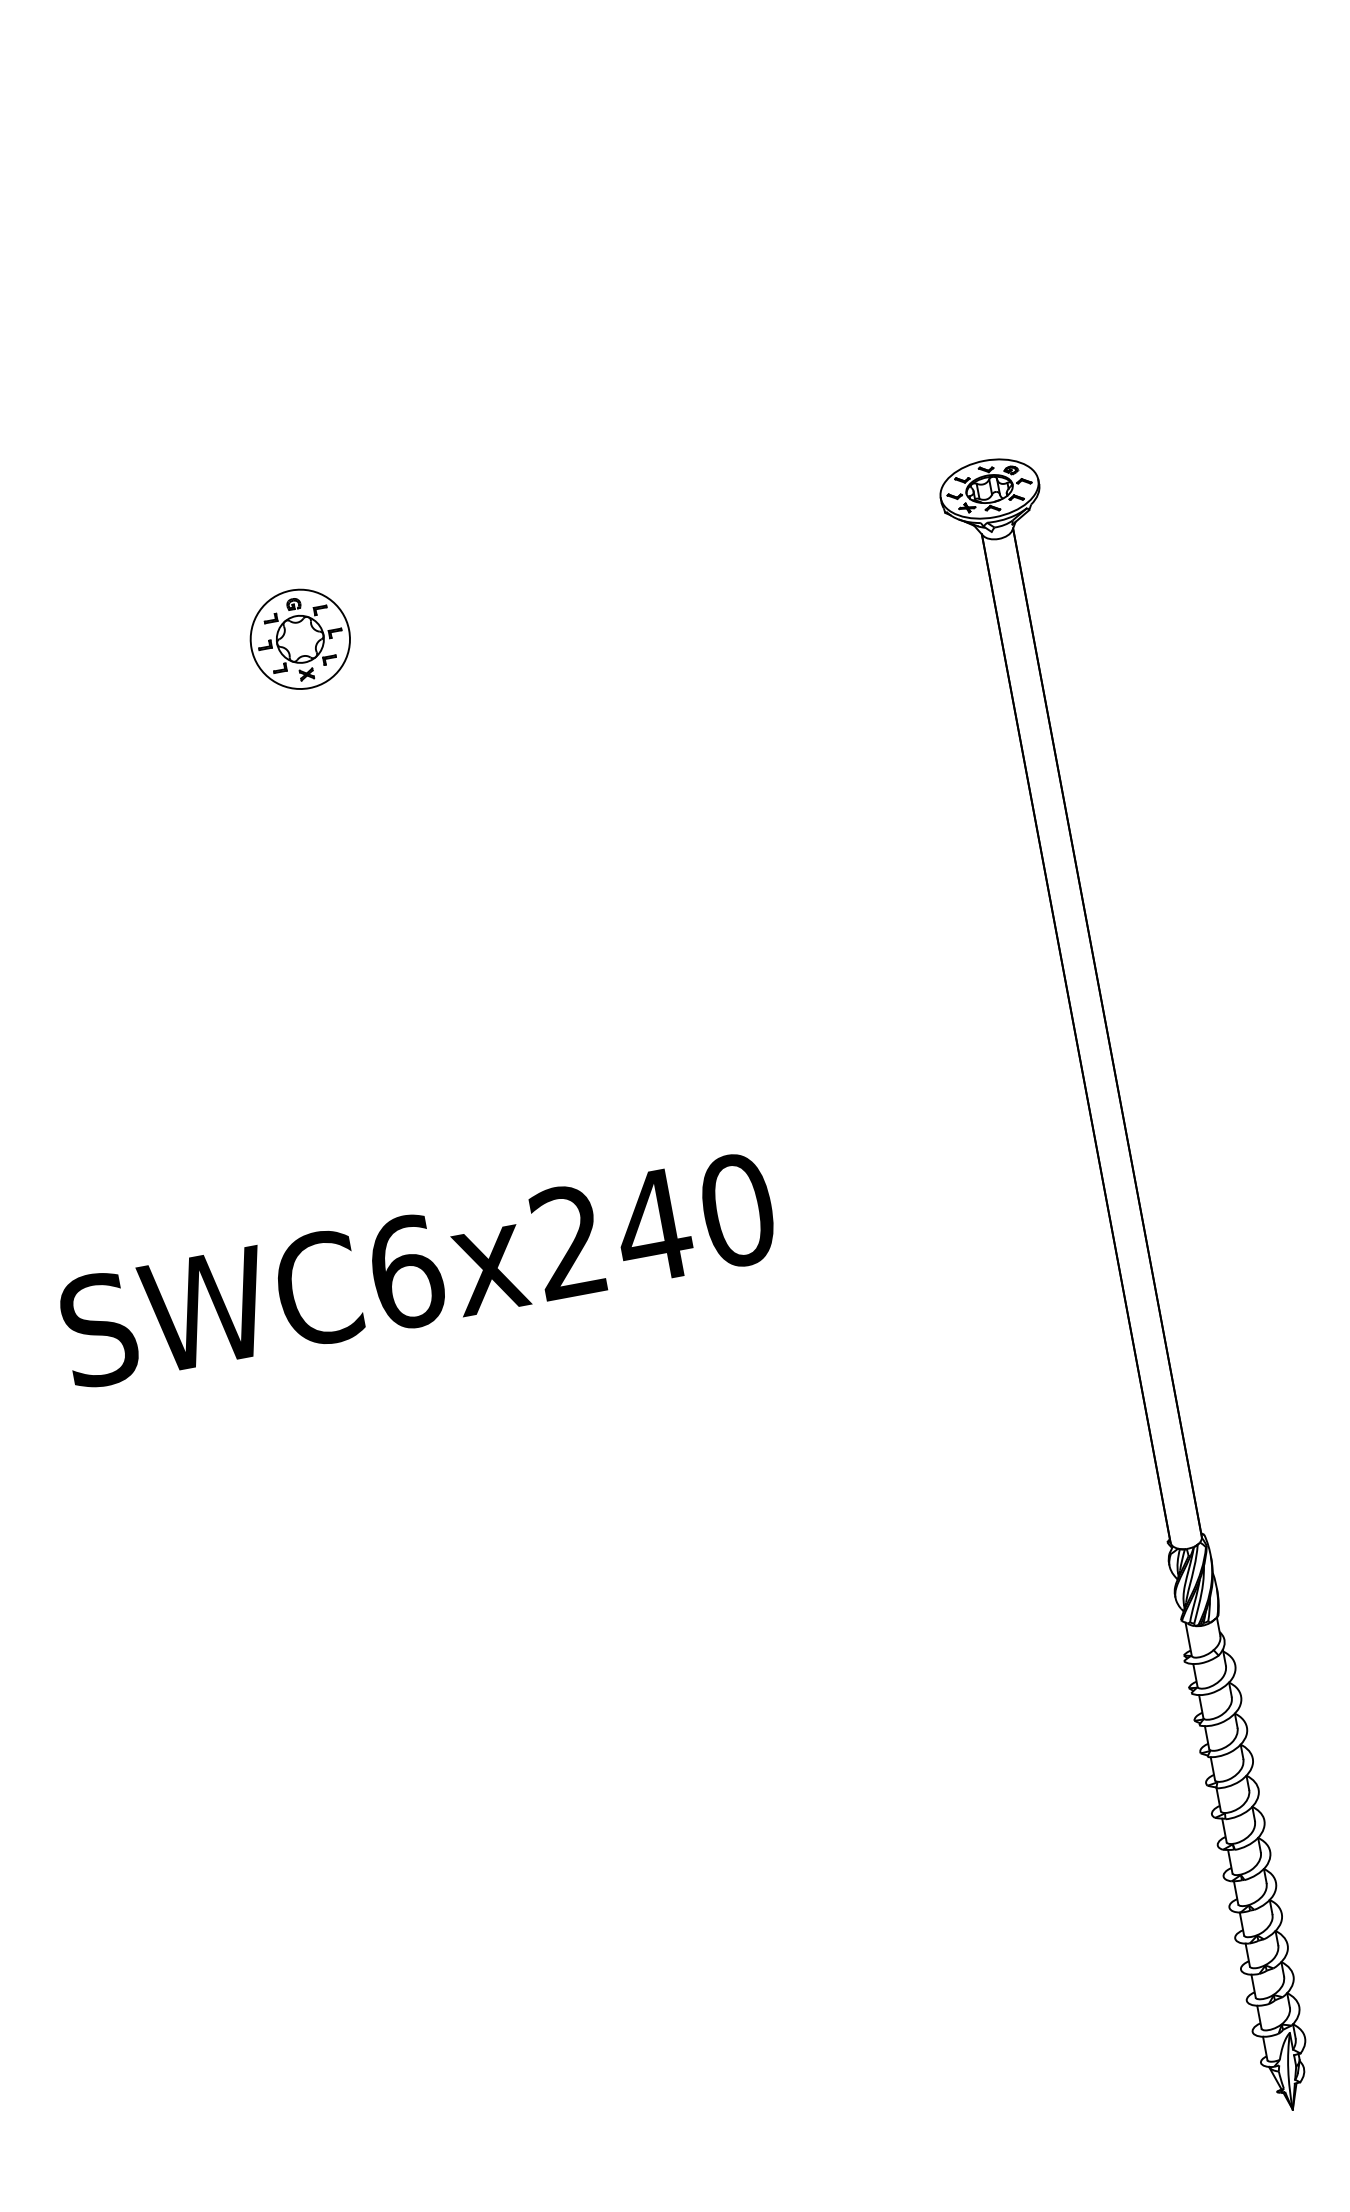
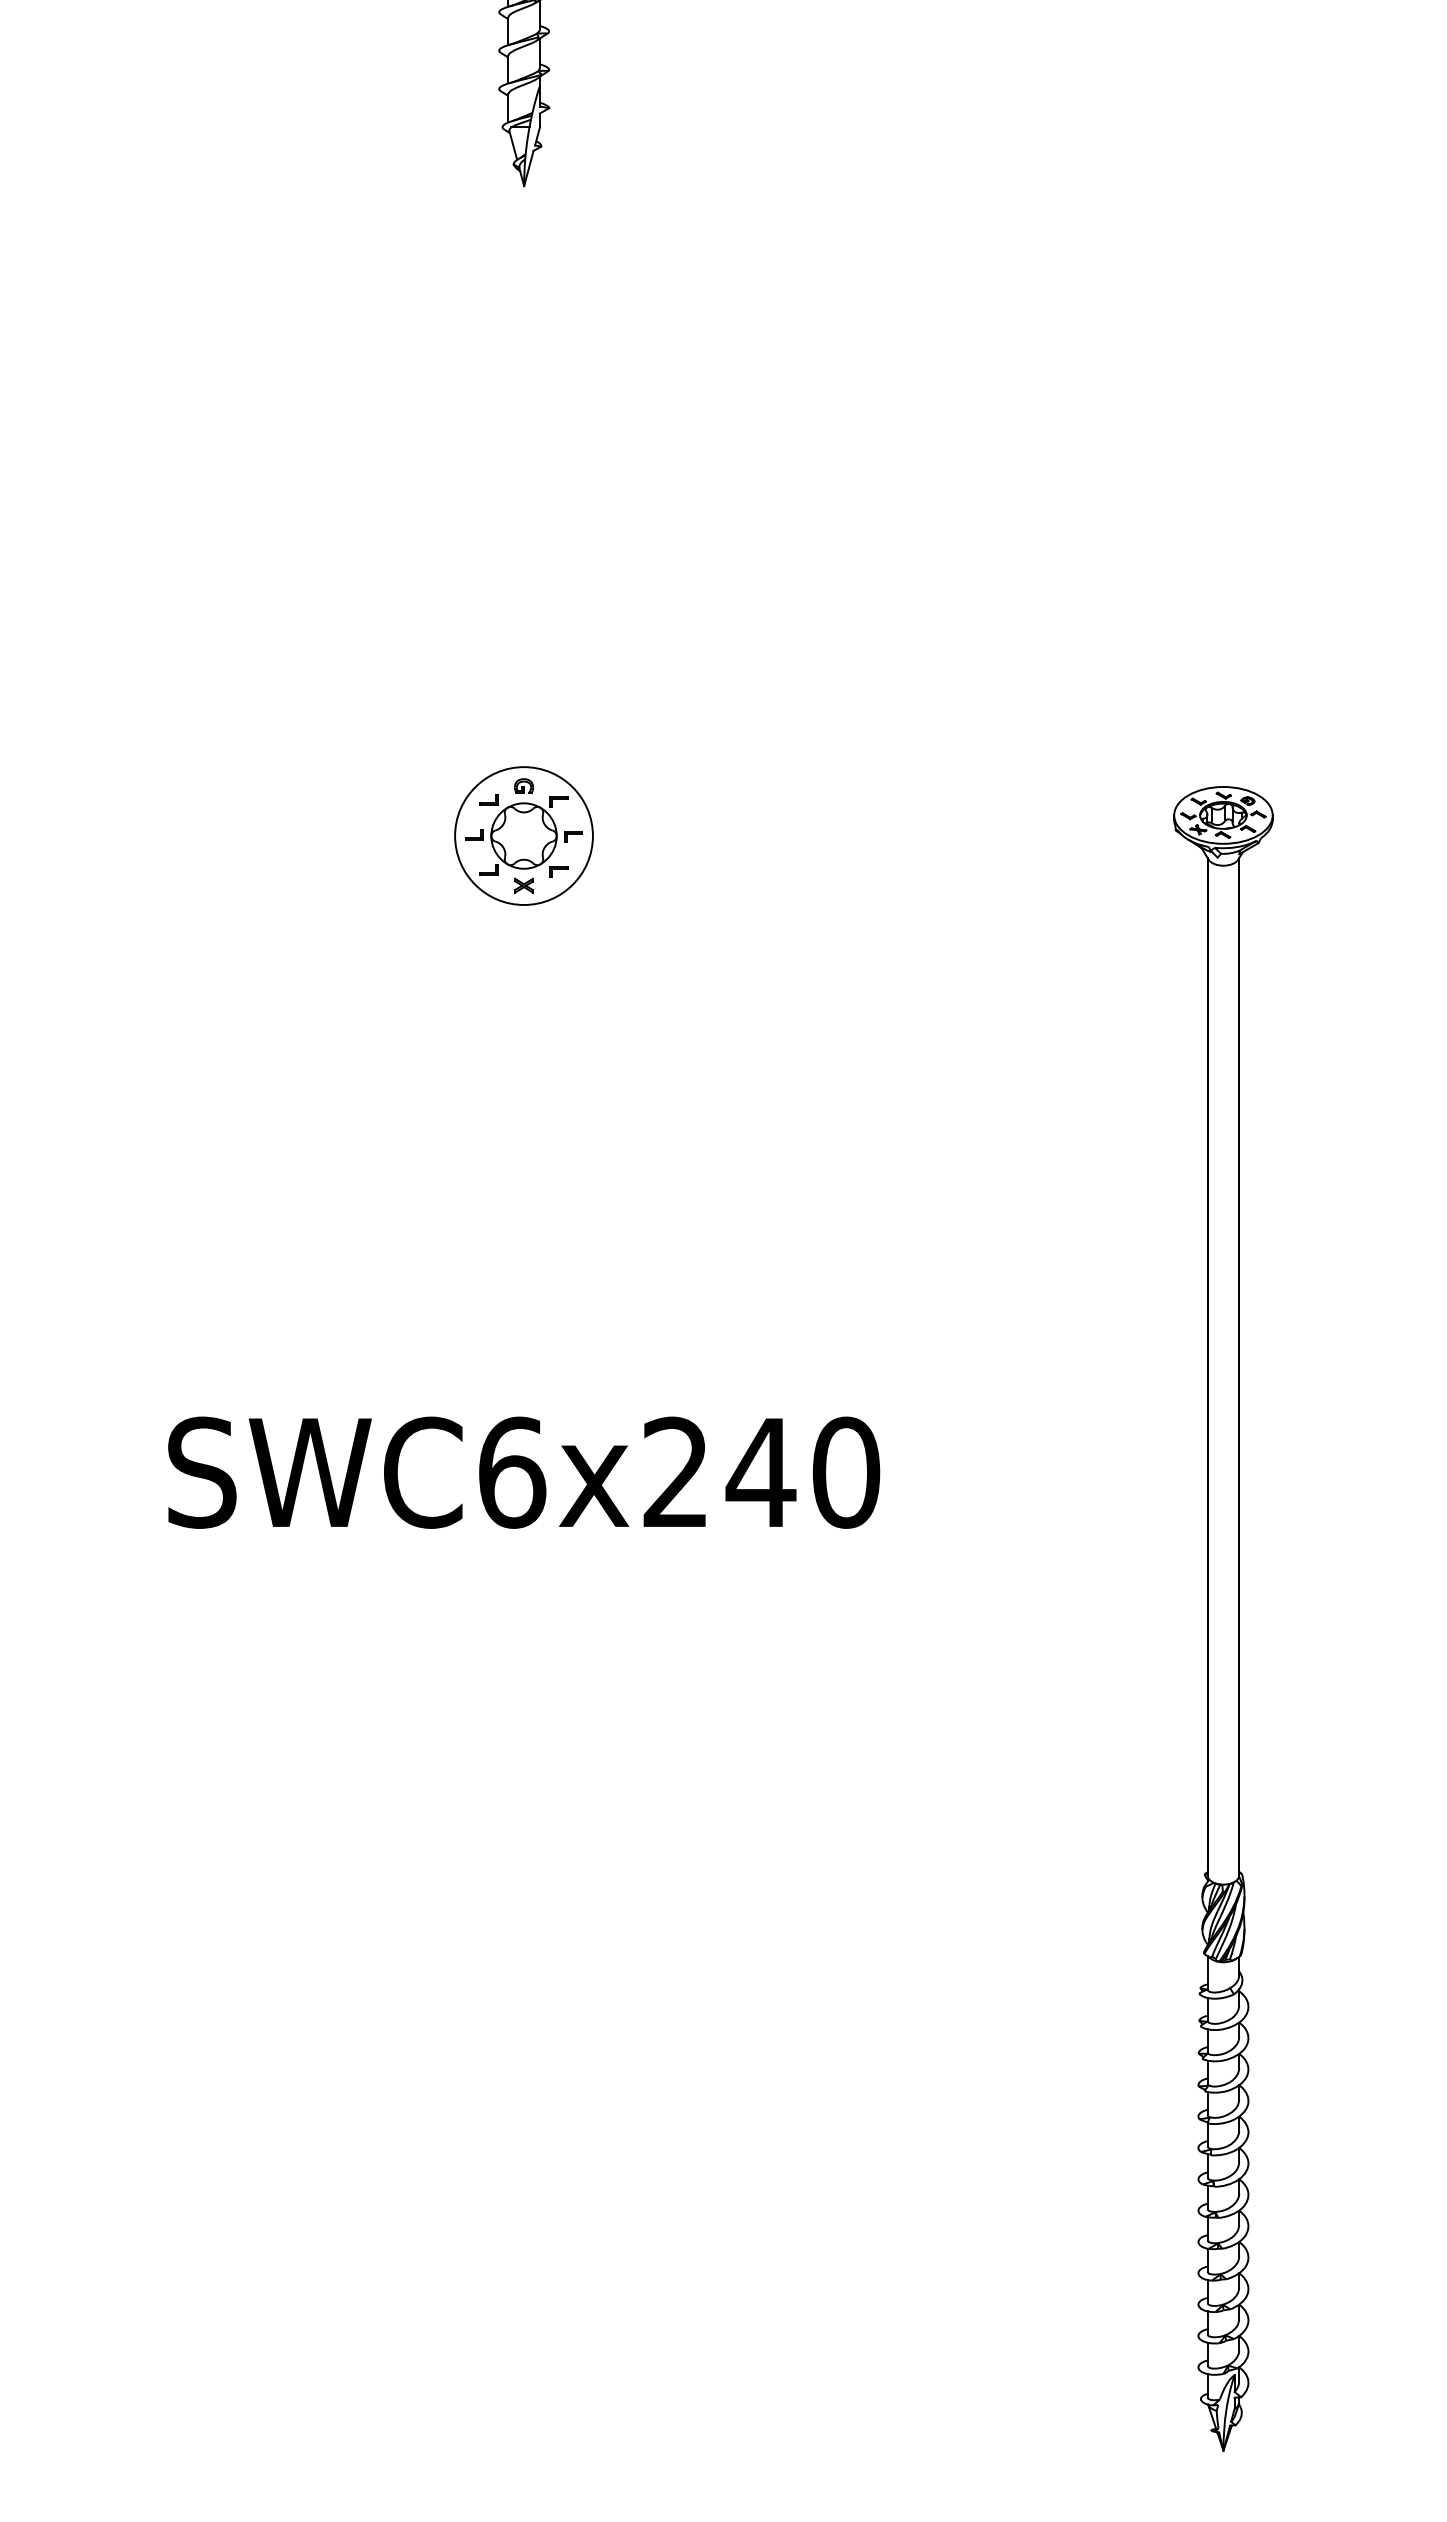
part: (300, 639) -> (524, 836), size x1.4

